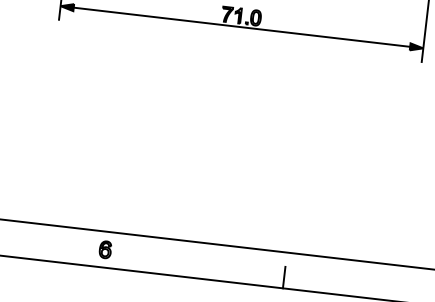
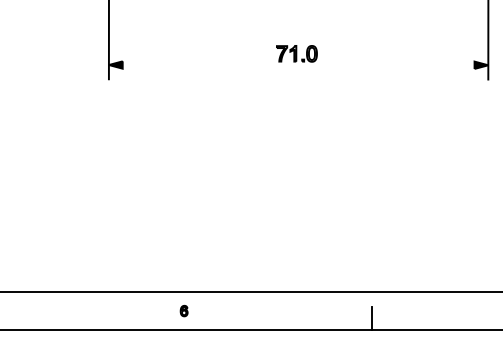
line: (241, 27) -> (298, 65), removed
part: (104, 249) -> (183, 310), size x0.6

